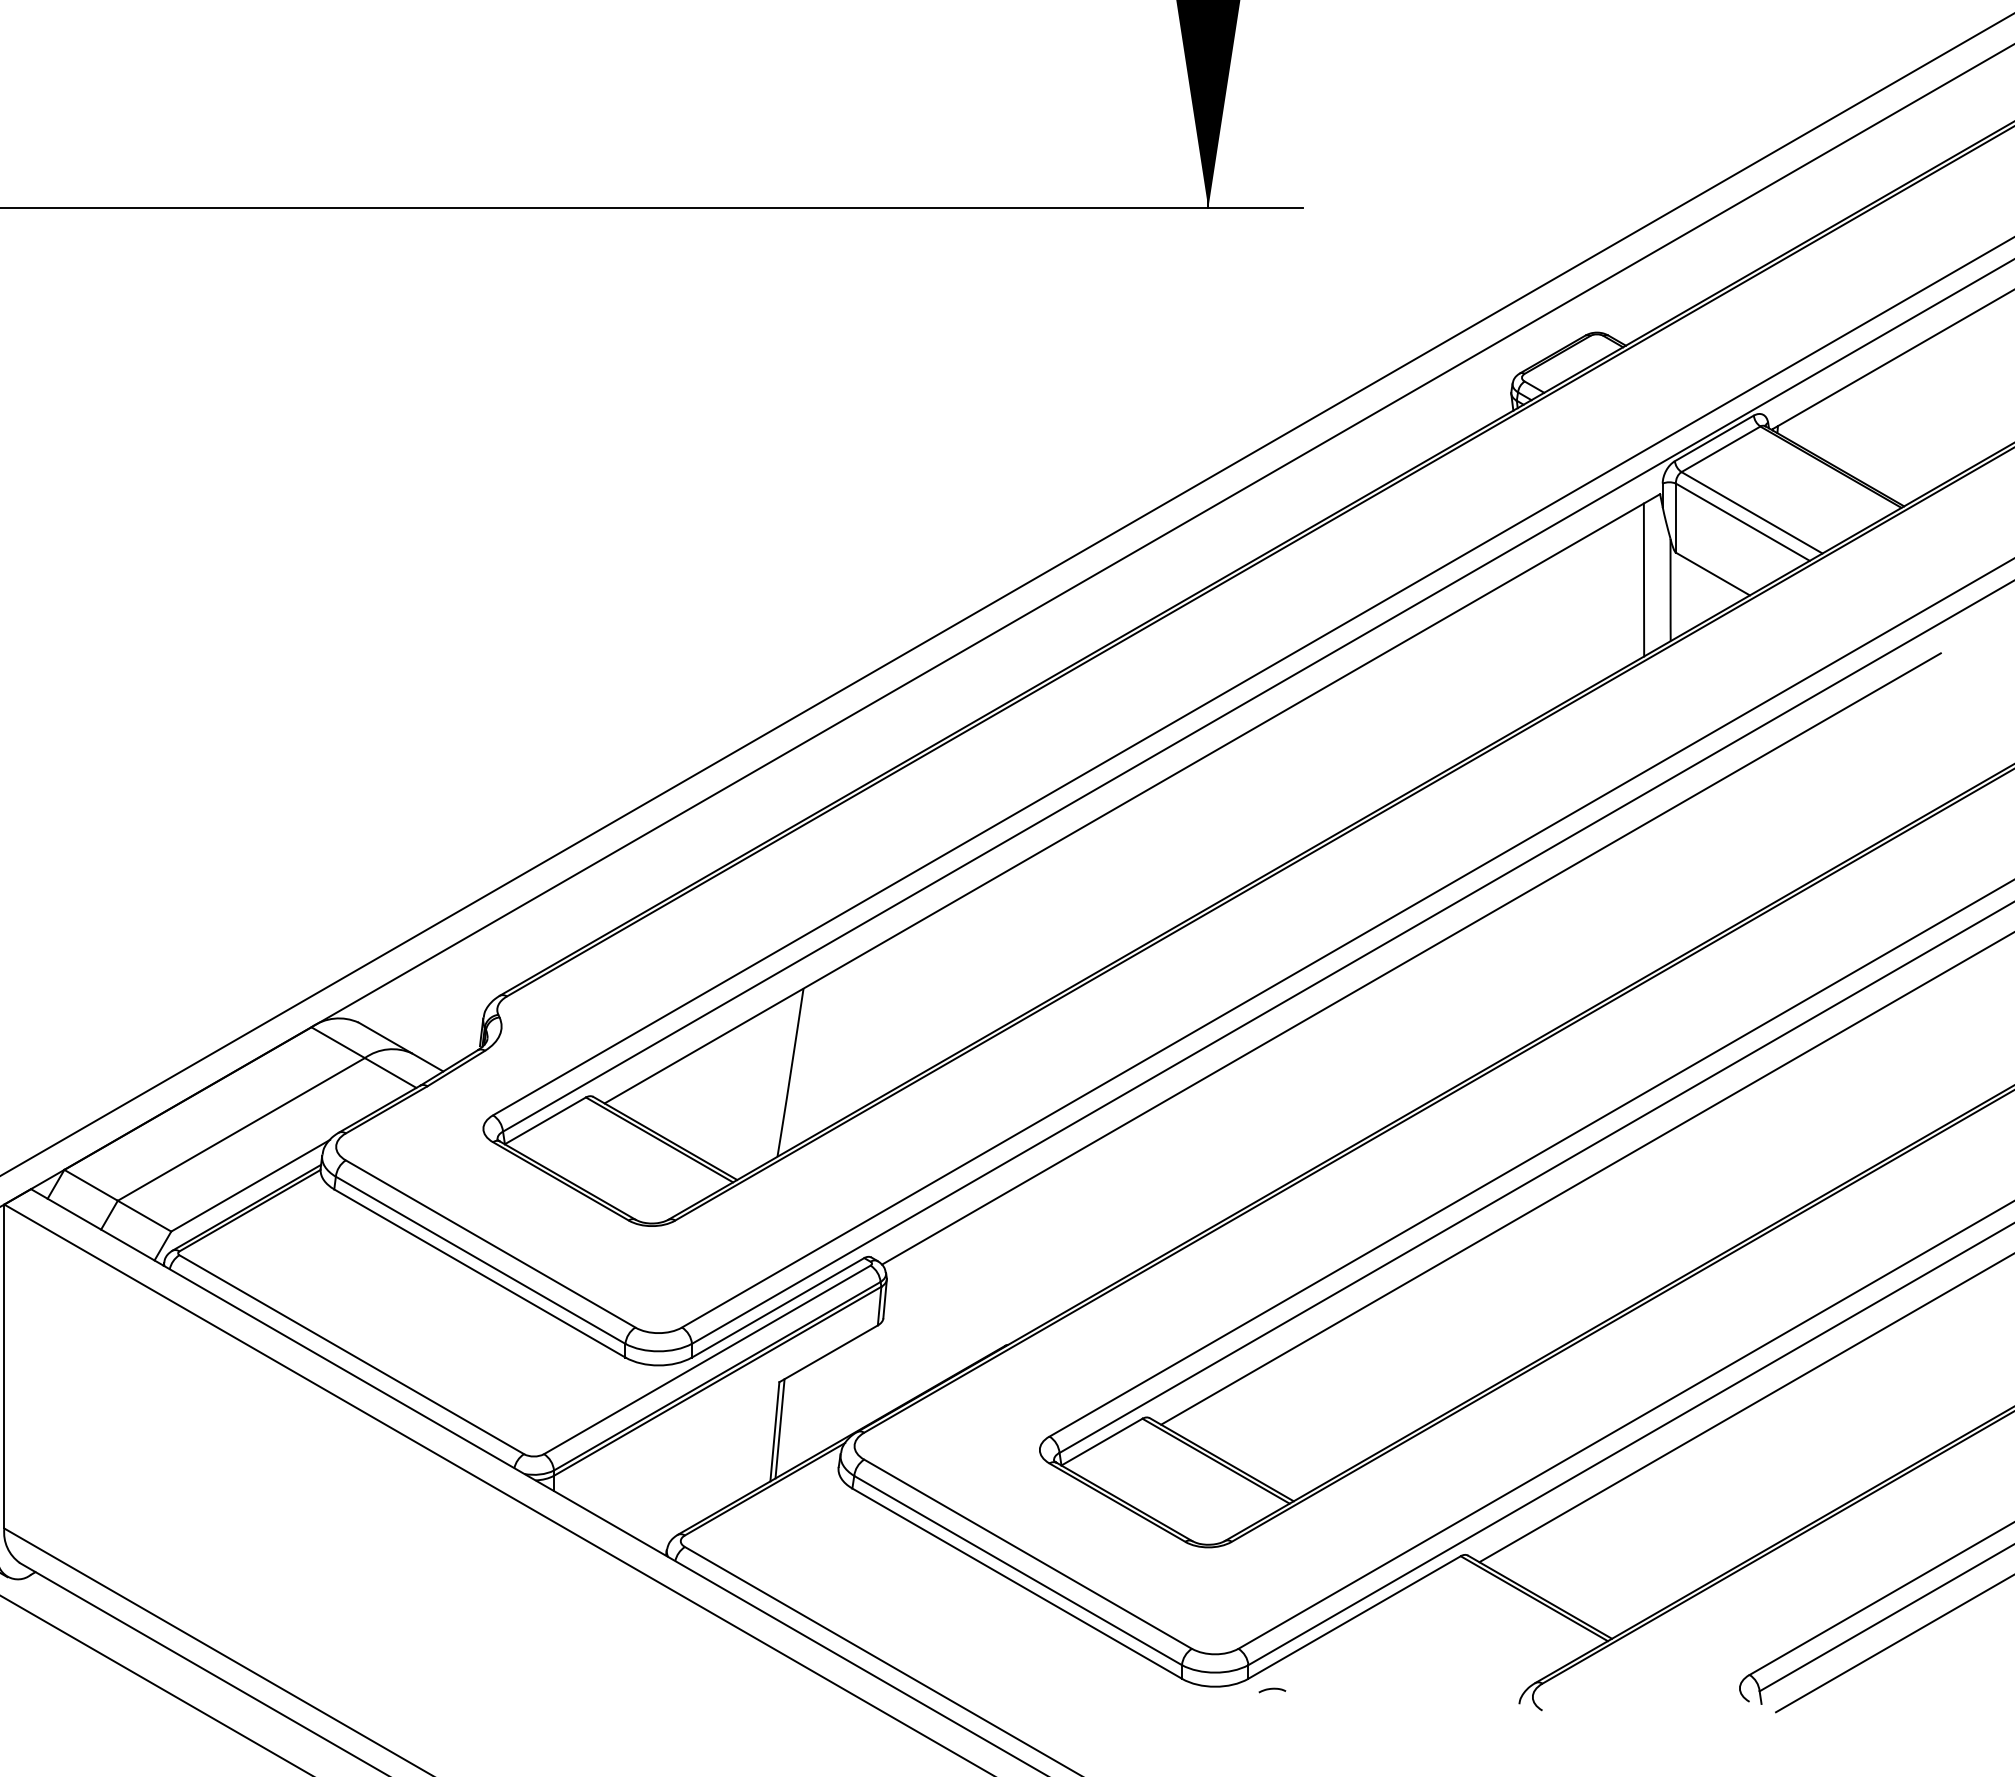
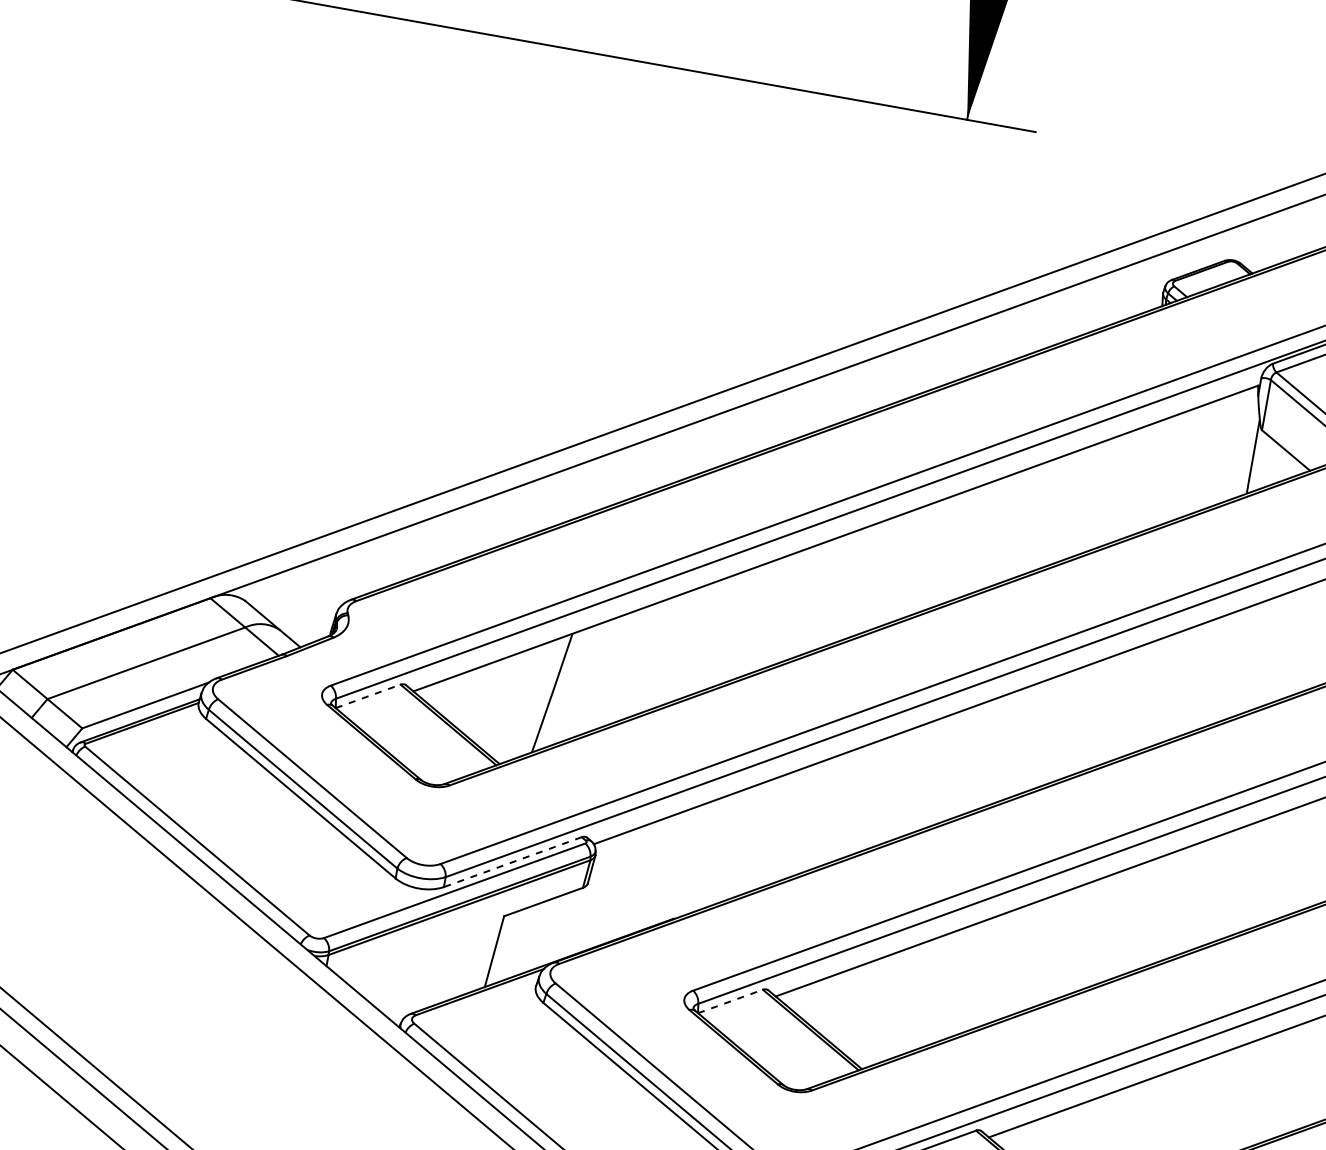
line: (1643, 579) -> (1234, 445), removed
line: (545, 1120) -> (368, 696), solid -> dashed
line: (777, 1308) -> (512, 862), solid -> dashed
line: (779, 1428) -> (498, 949), removed
line: (1101, 1442) -> (730, 1001), solid -> dashed

